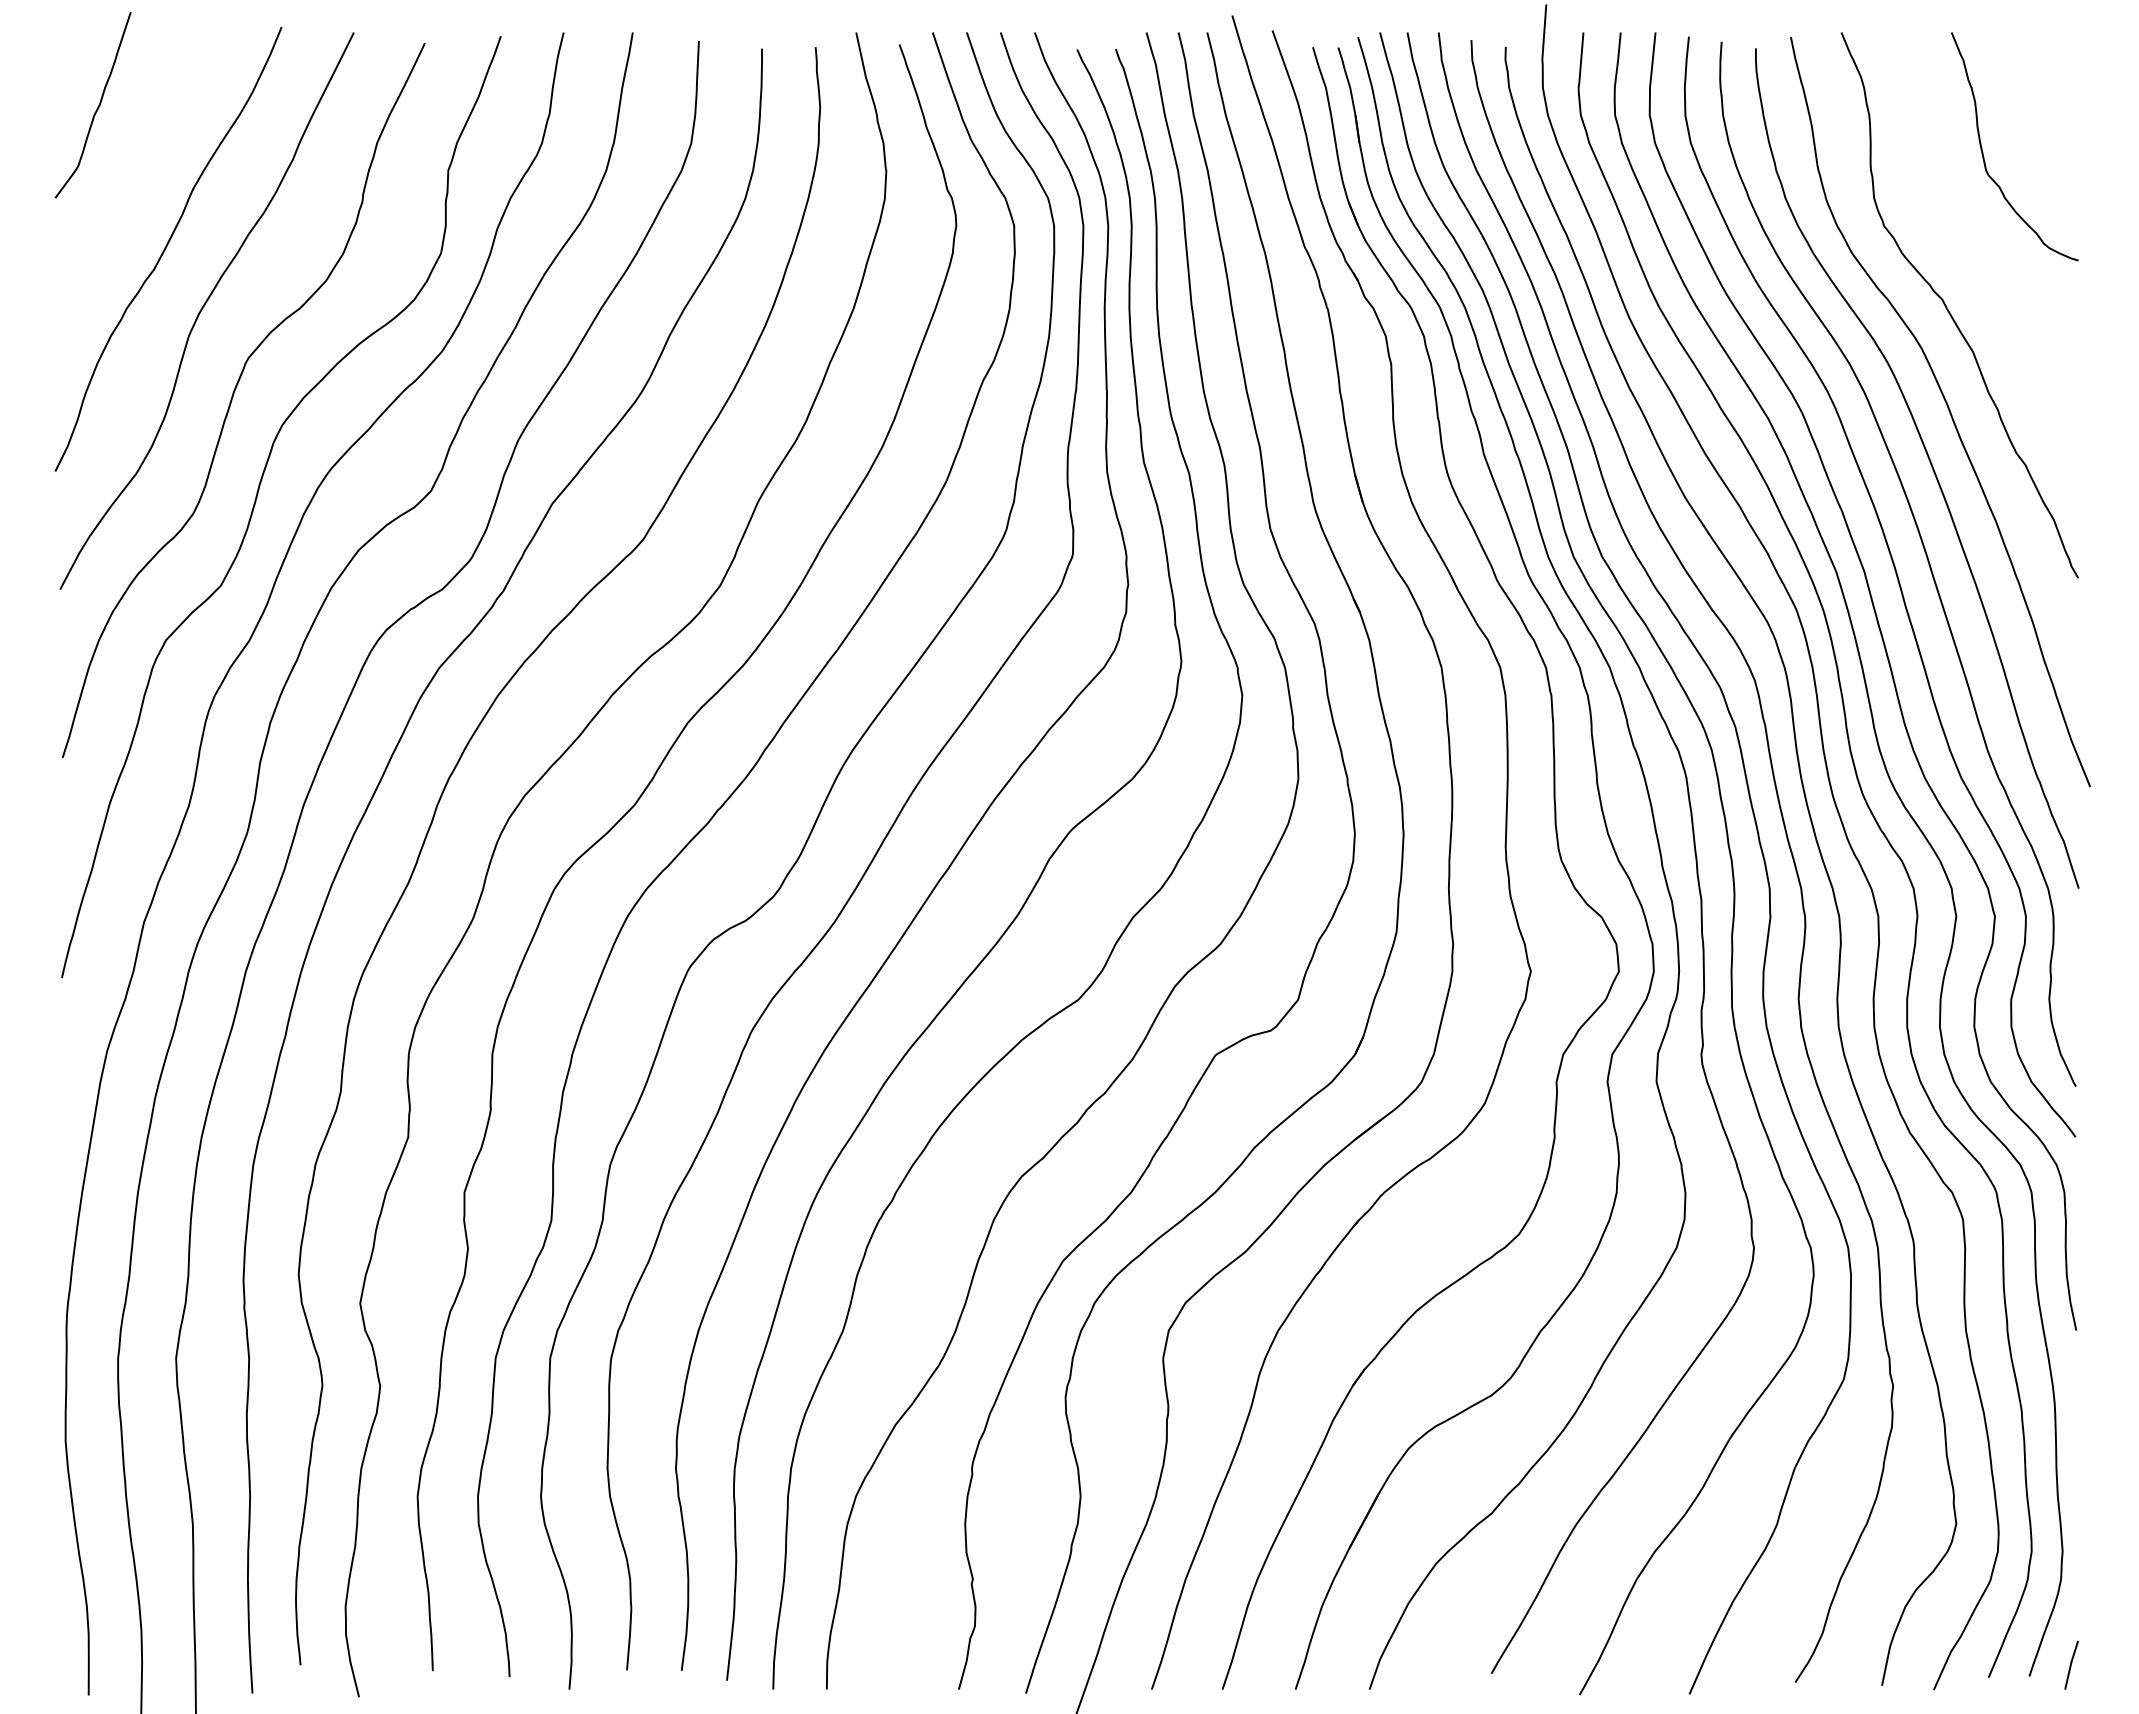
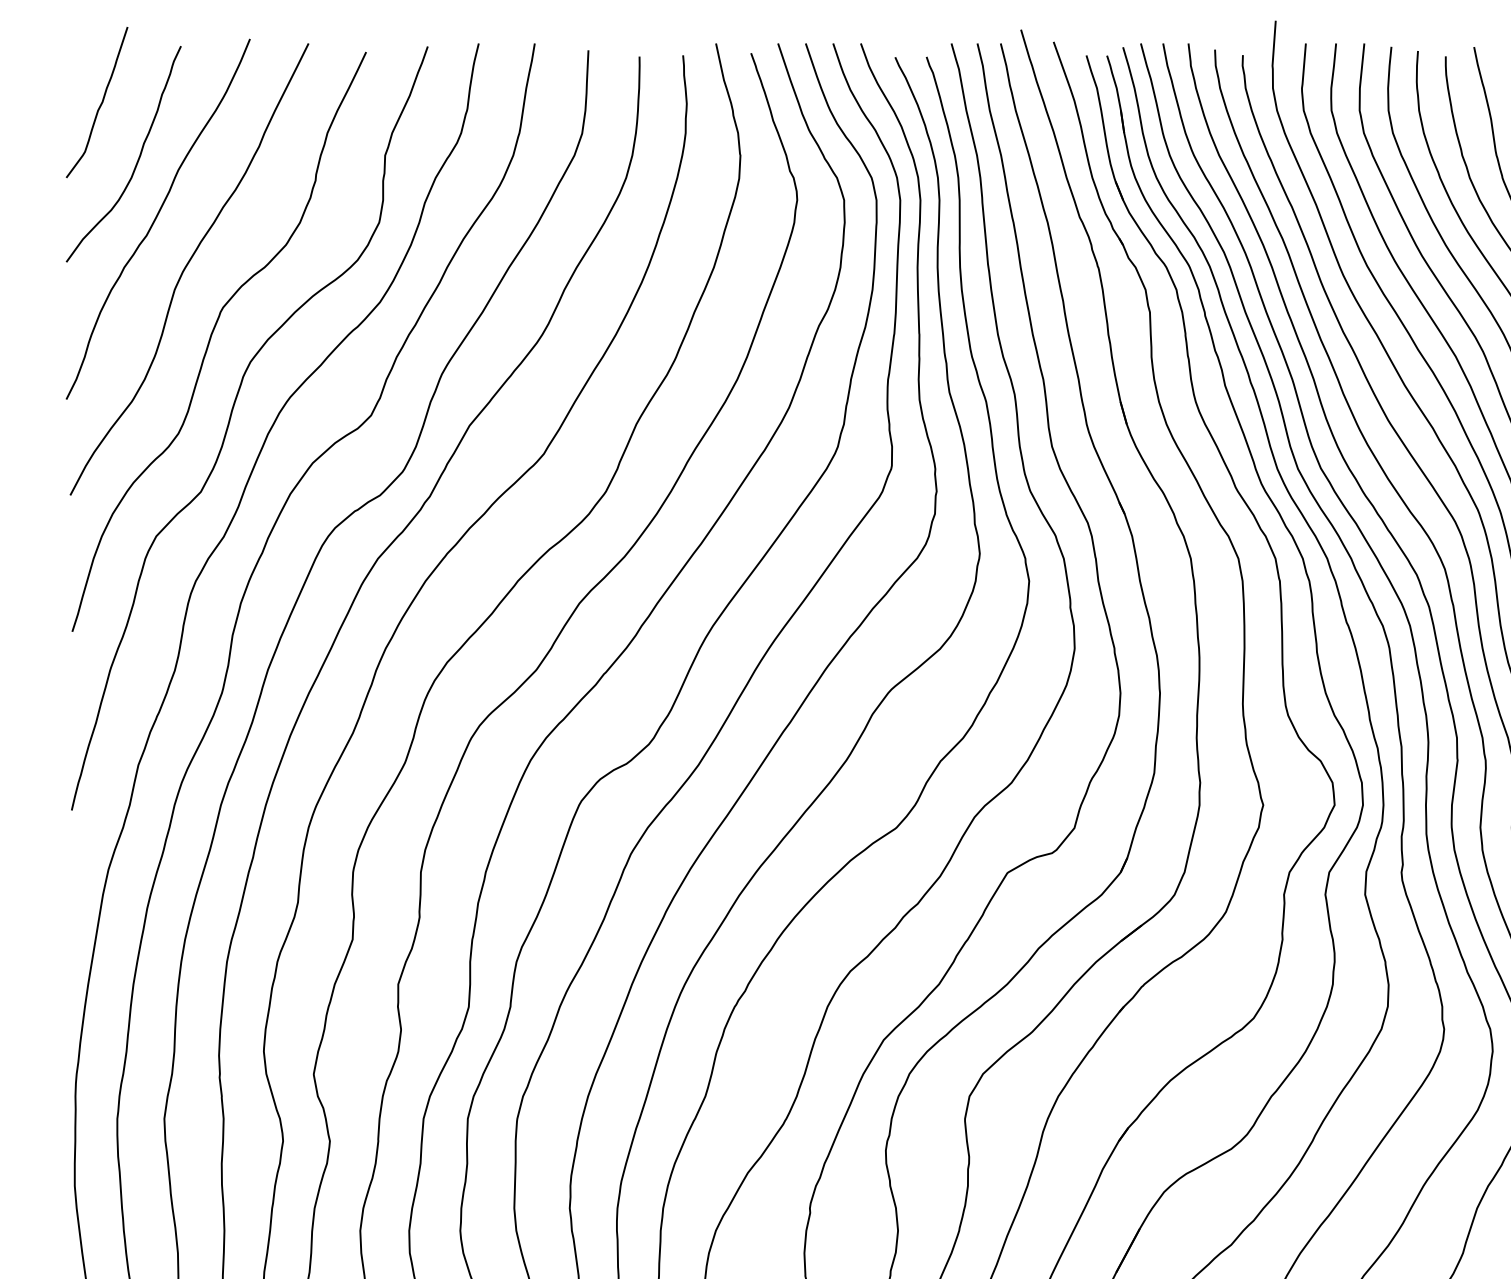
curve: (143, 174) -> (137, 158), added

